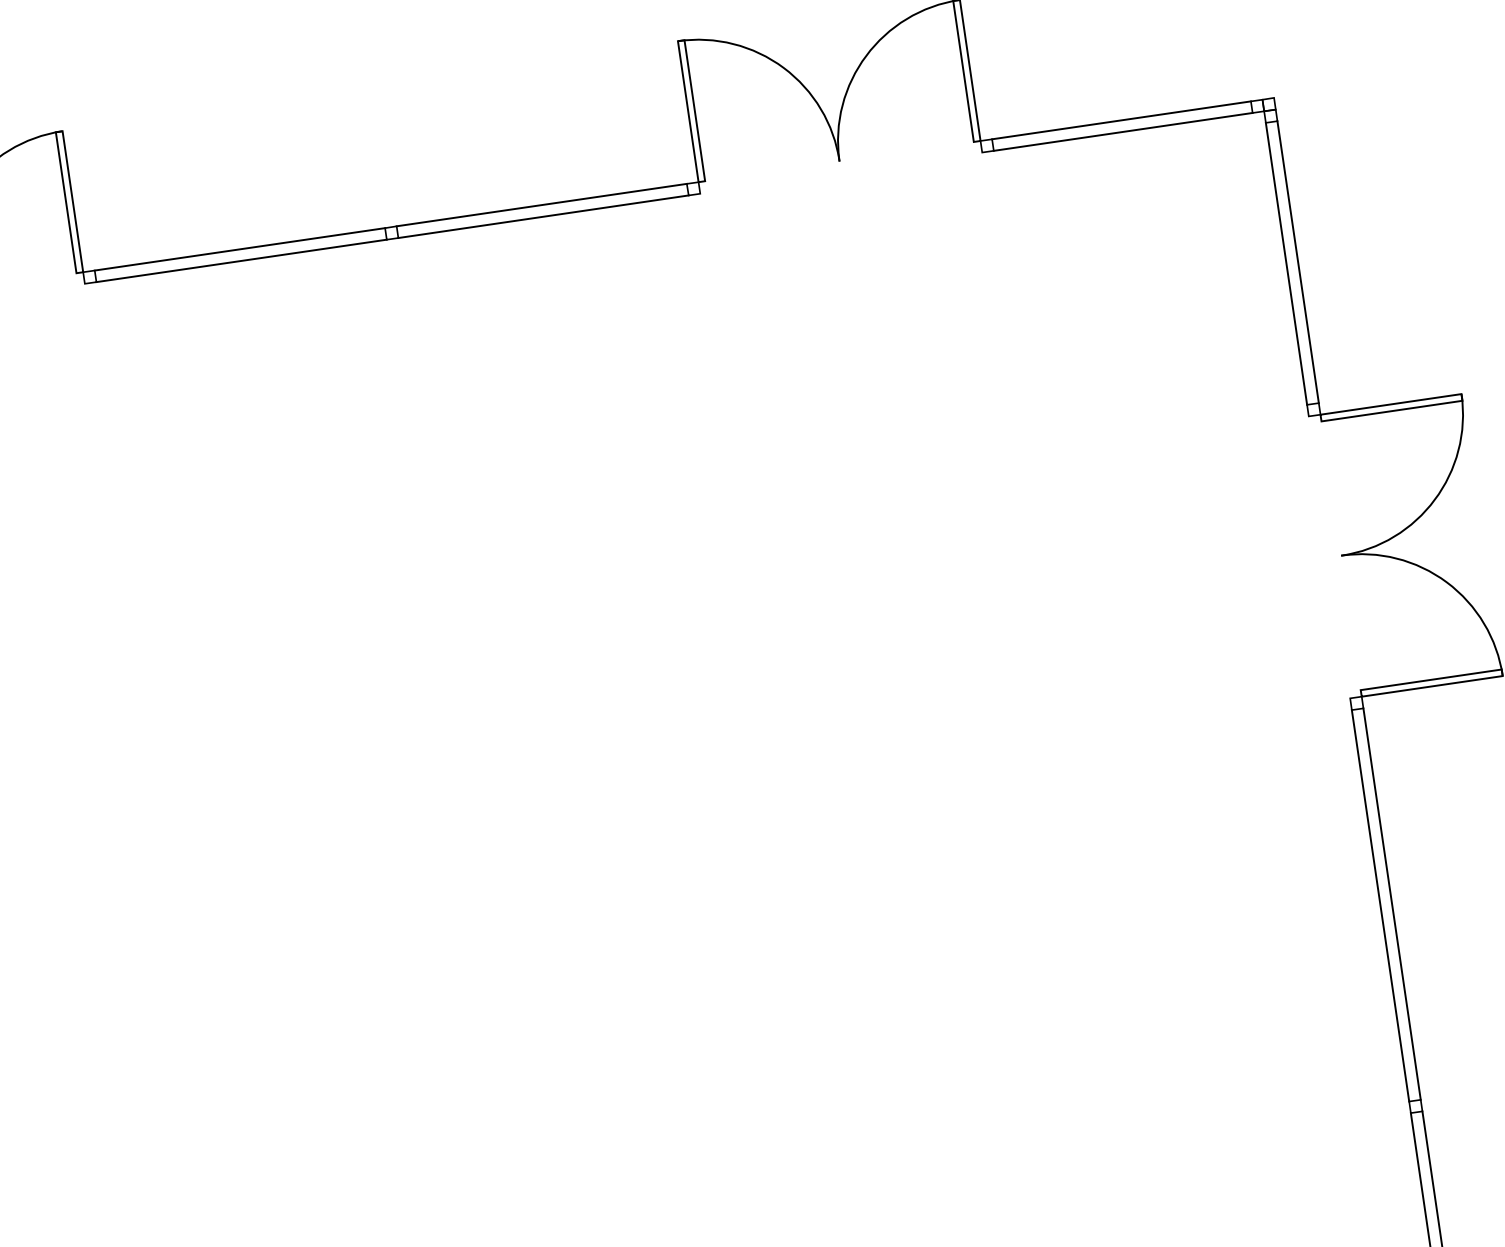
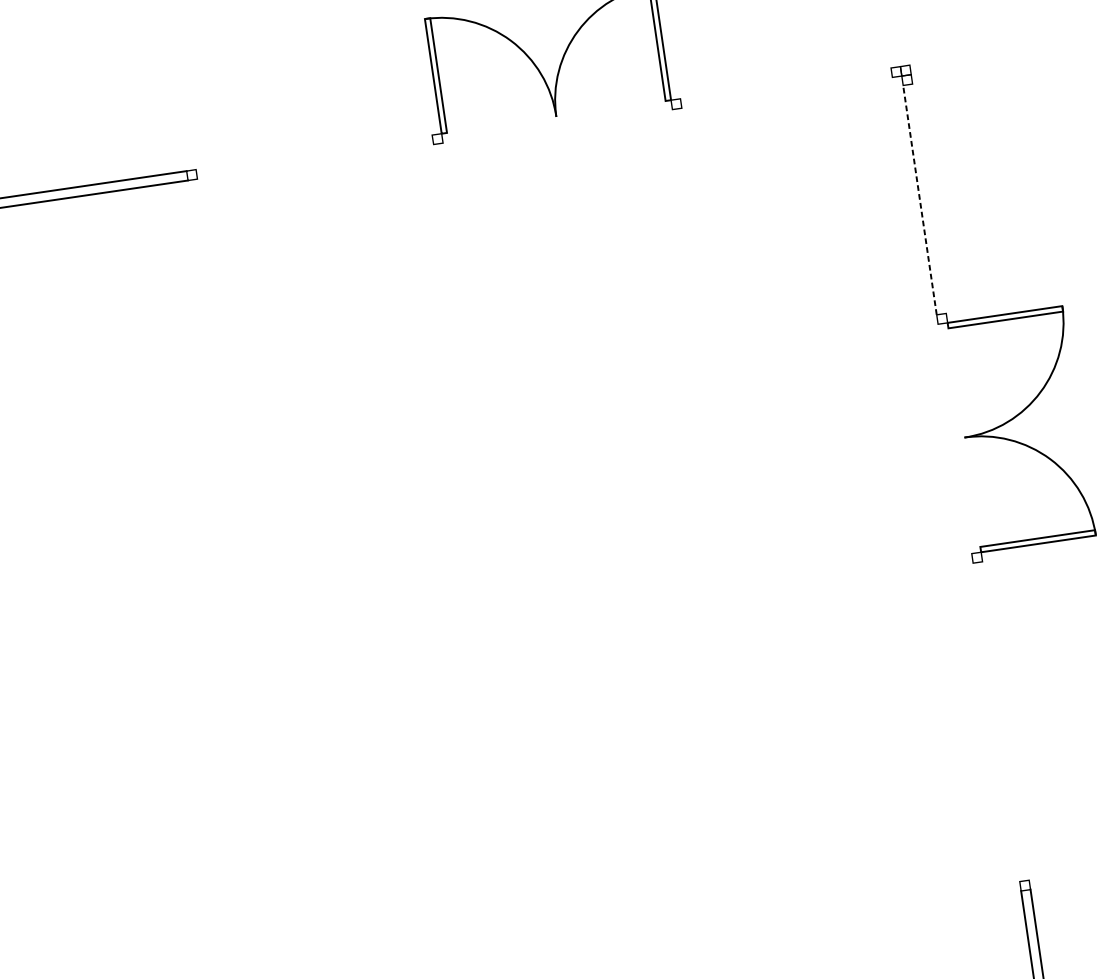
line: (1121, 120) -> (785, 83), removed
line: (1122, 131) -> (786, 92), removed
line: (541, 204) -> (313, 151), removed
line: (543, 216) -> (315, 161), removed
line: (1297, 262) -> (928, 199), removed
line: (1286, 263) -> (919, 199), solid -> dashed
line: (1391, 903) -> (1005, 720), removed
line: (1380, 905) -> (996, 722), removed

